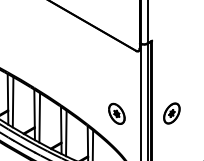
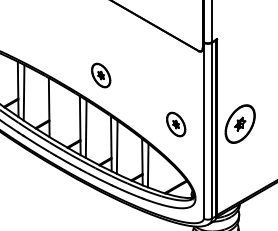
part: (52, 71) -> (101, 75), added
line: (12, 101) -> (54, 110), removed
part: (172, 113) -> (240, 123), size x1.6

